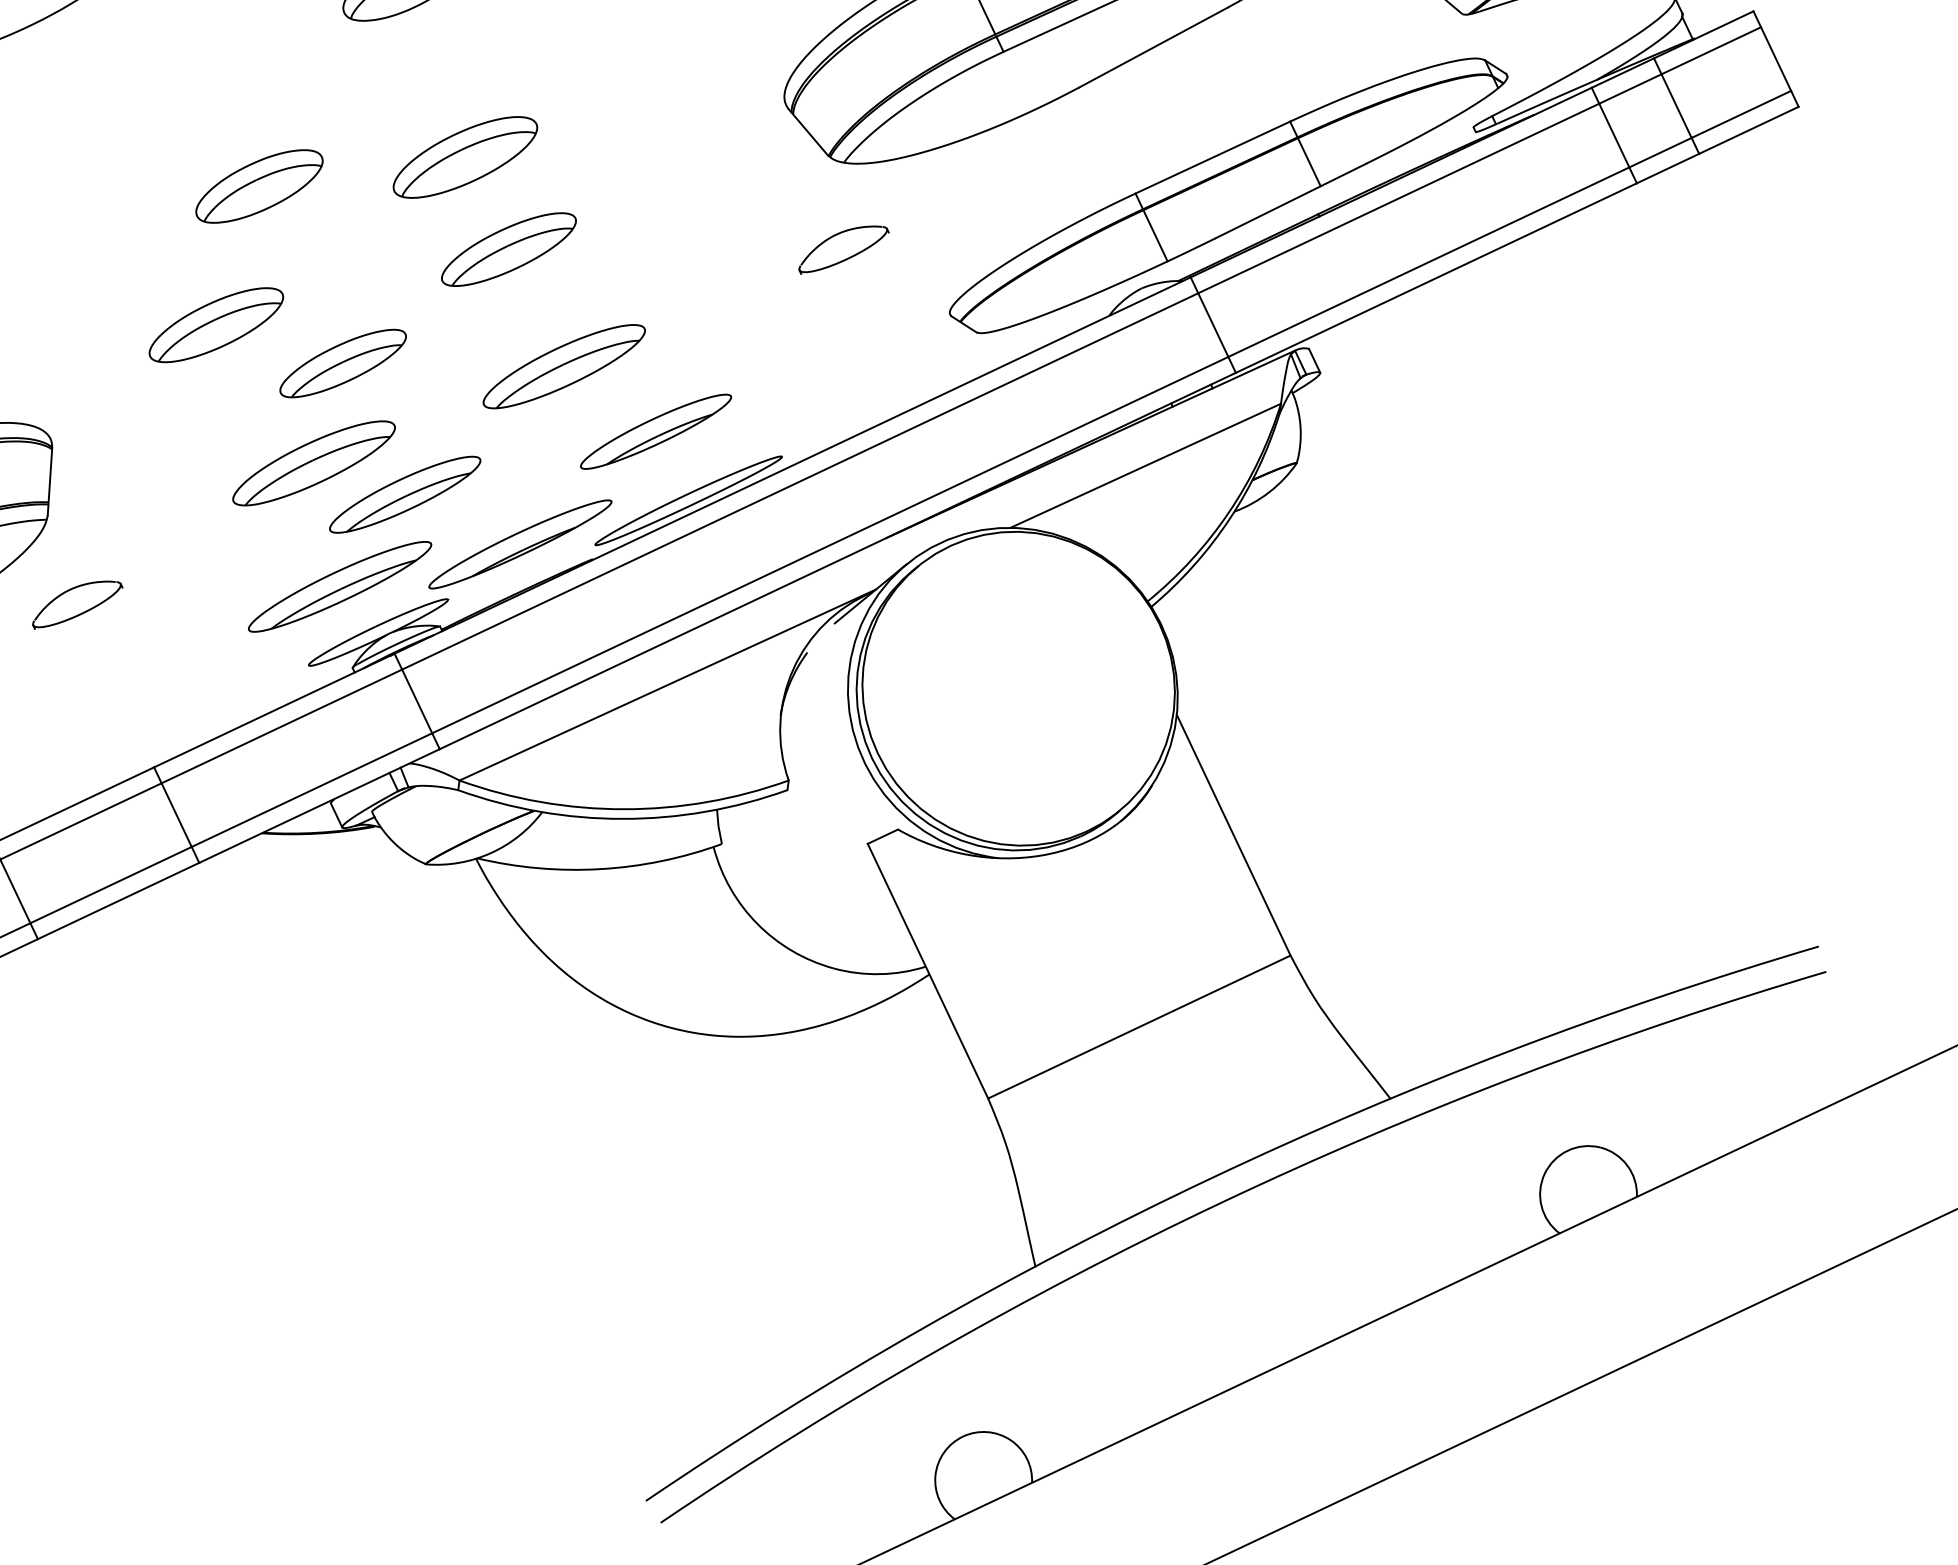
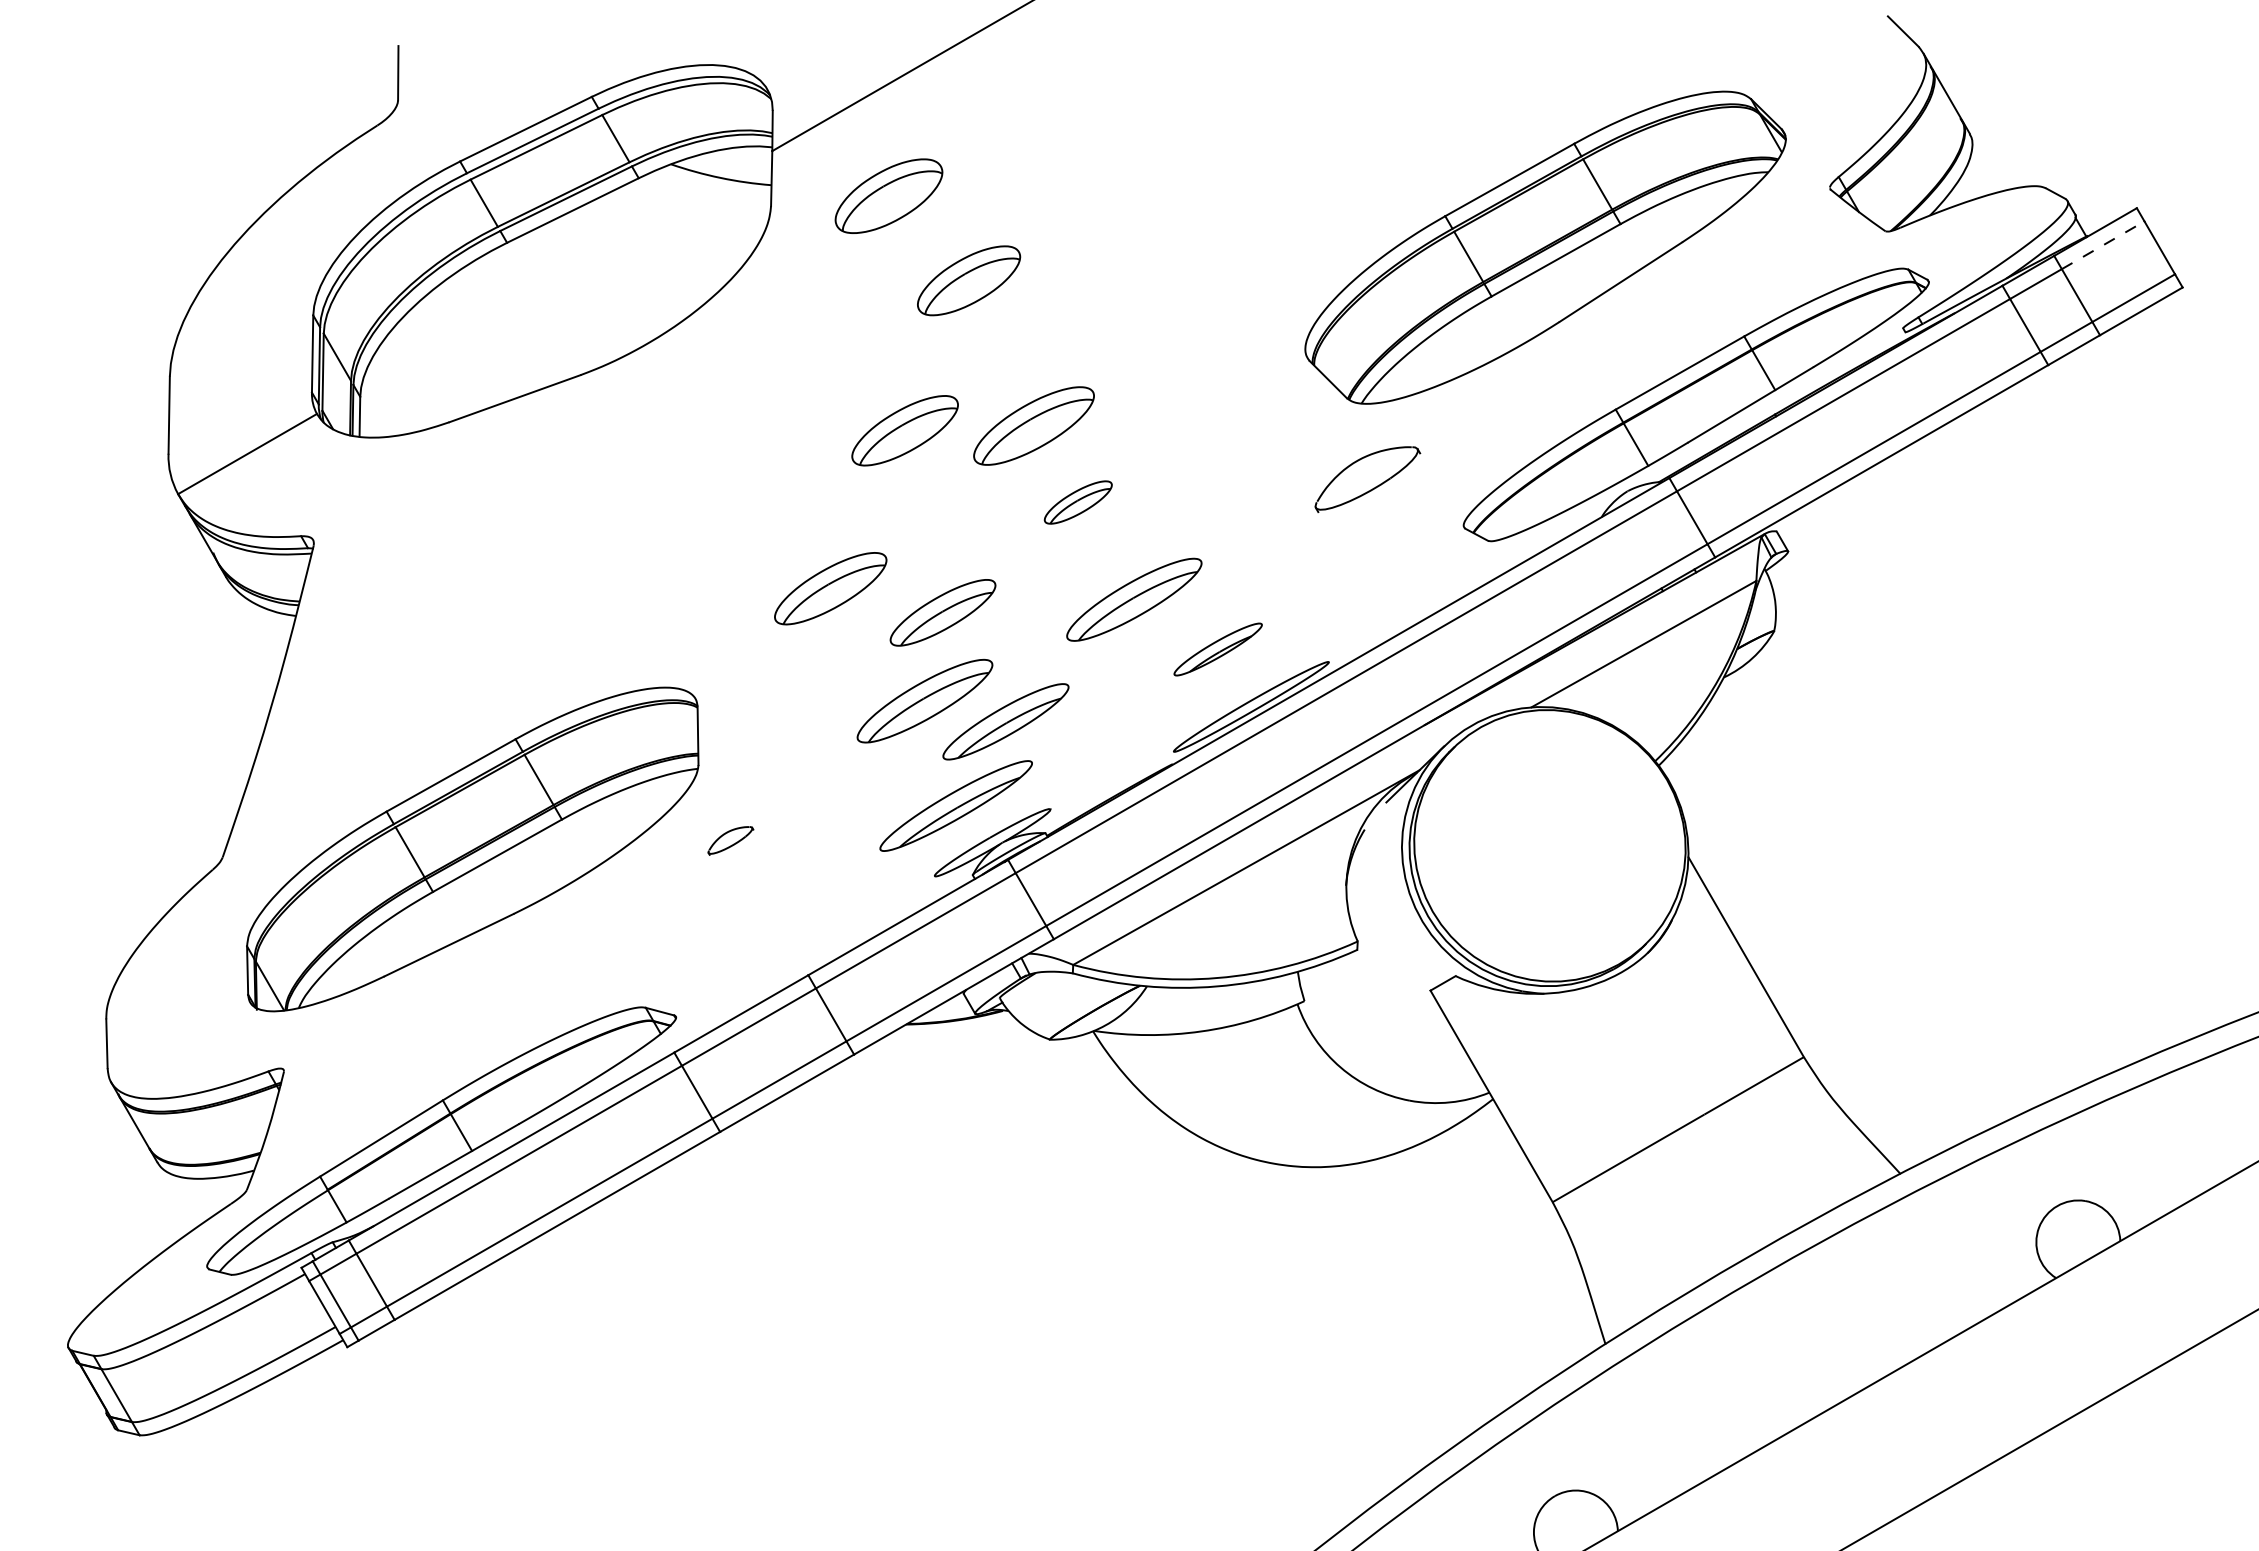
line: (1711, 51) -> (2103, 245), solid -> dashed
part: (258, 186) -> (904, 430), moved
part: (509, 249) -> (1078, 502), size x0.6
part: (843, 250) -> (1367, 479), size x1.4
part: (655, 431) -> (1217, 649), size x0.7
part: (519, 544) -> (1108, 756), removed
part: (77, 605) -> (730, 840), size x0.6

